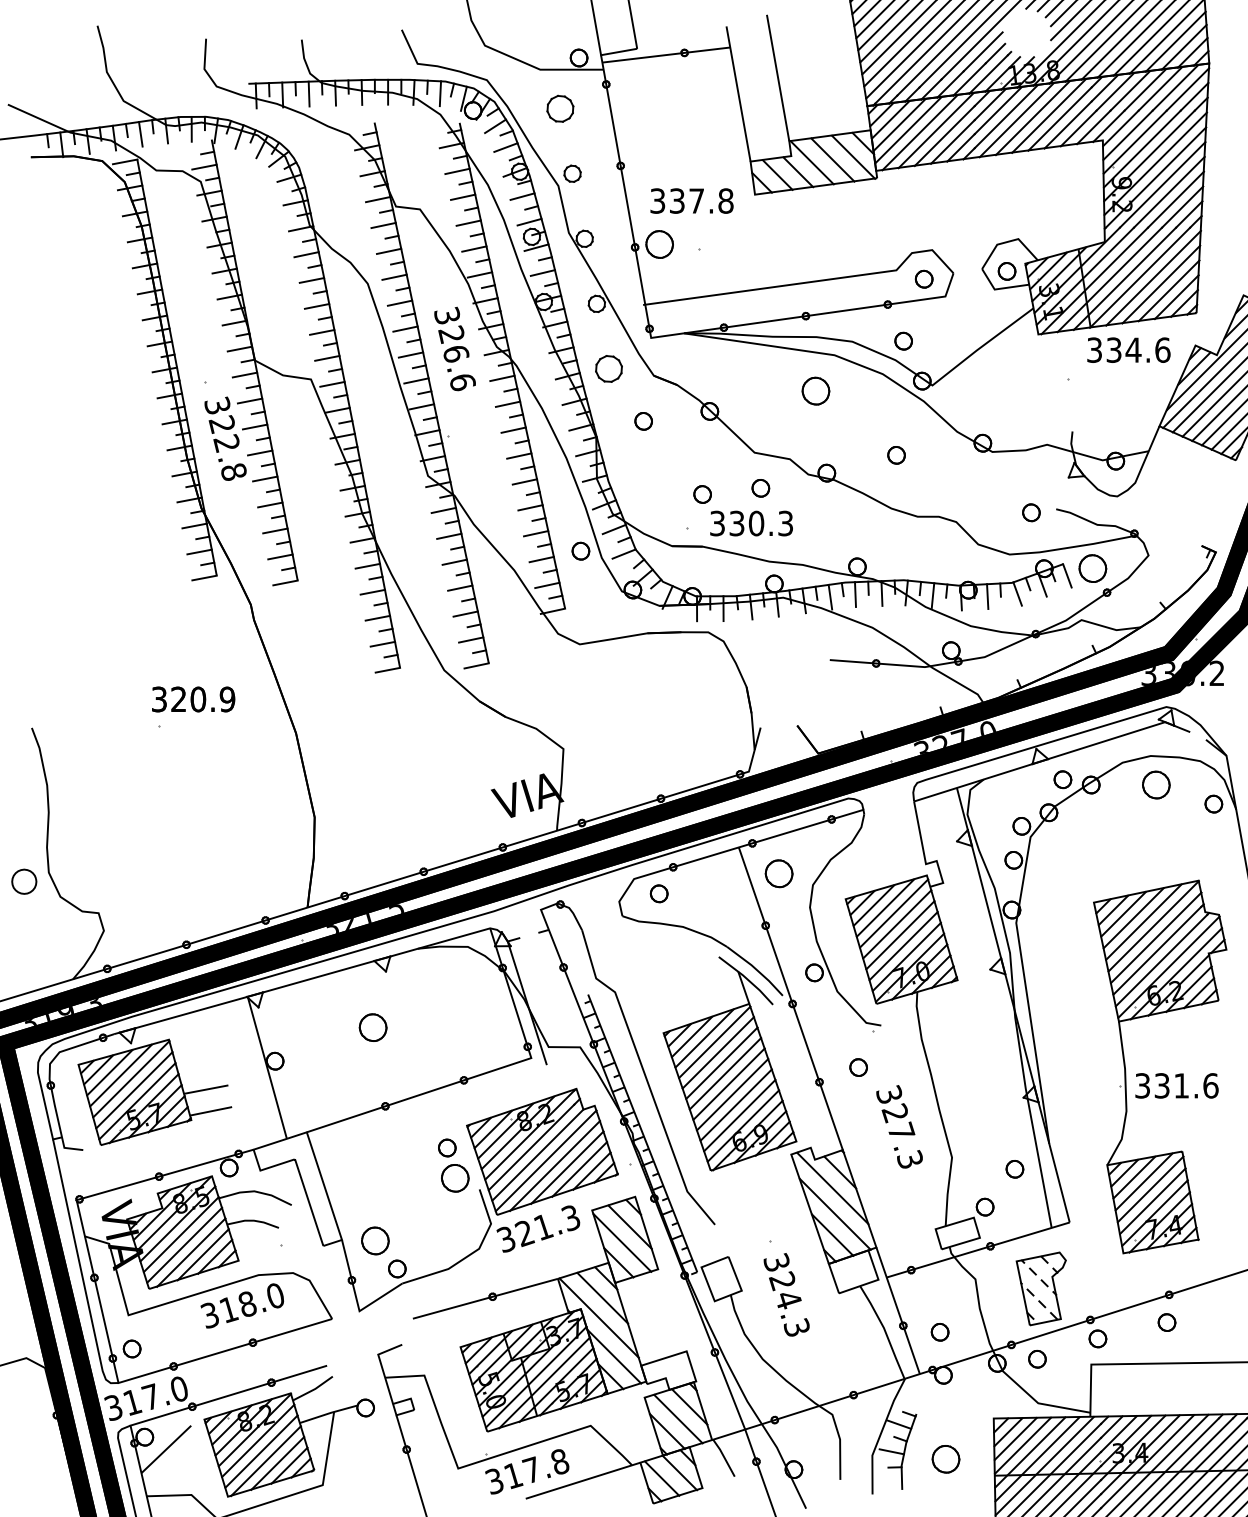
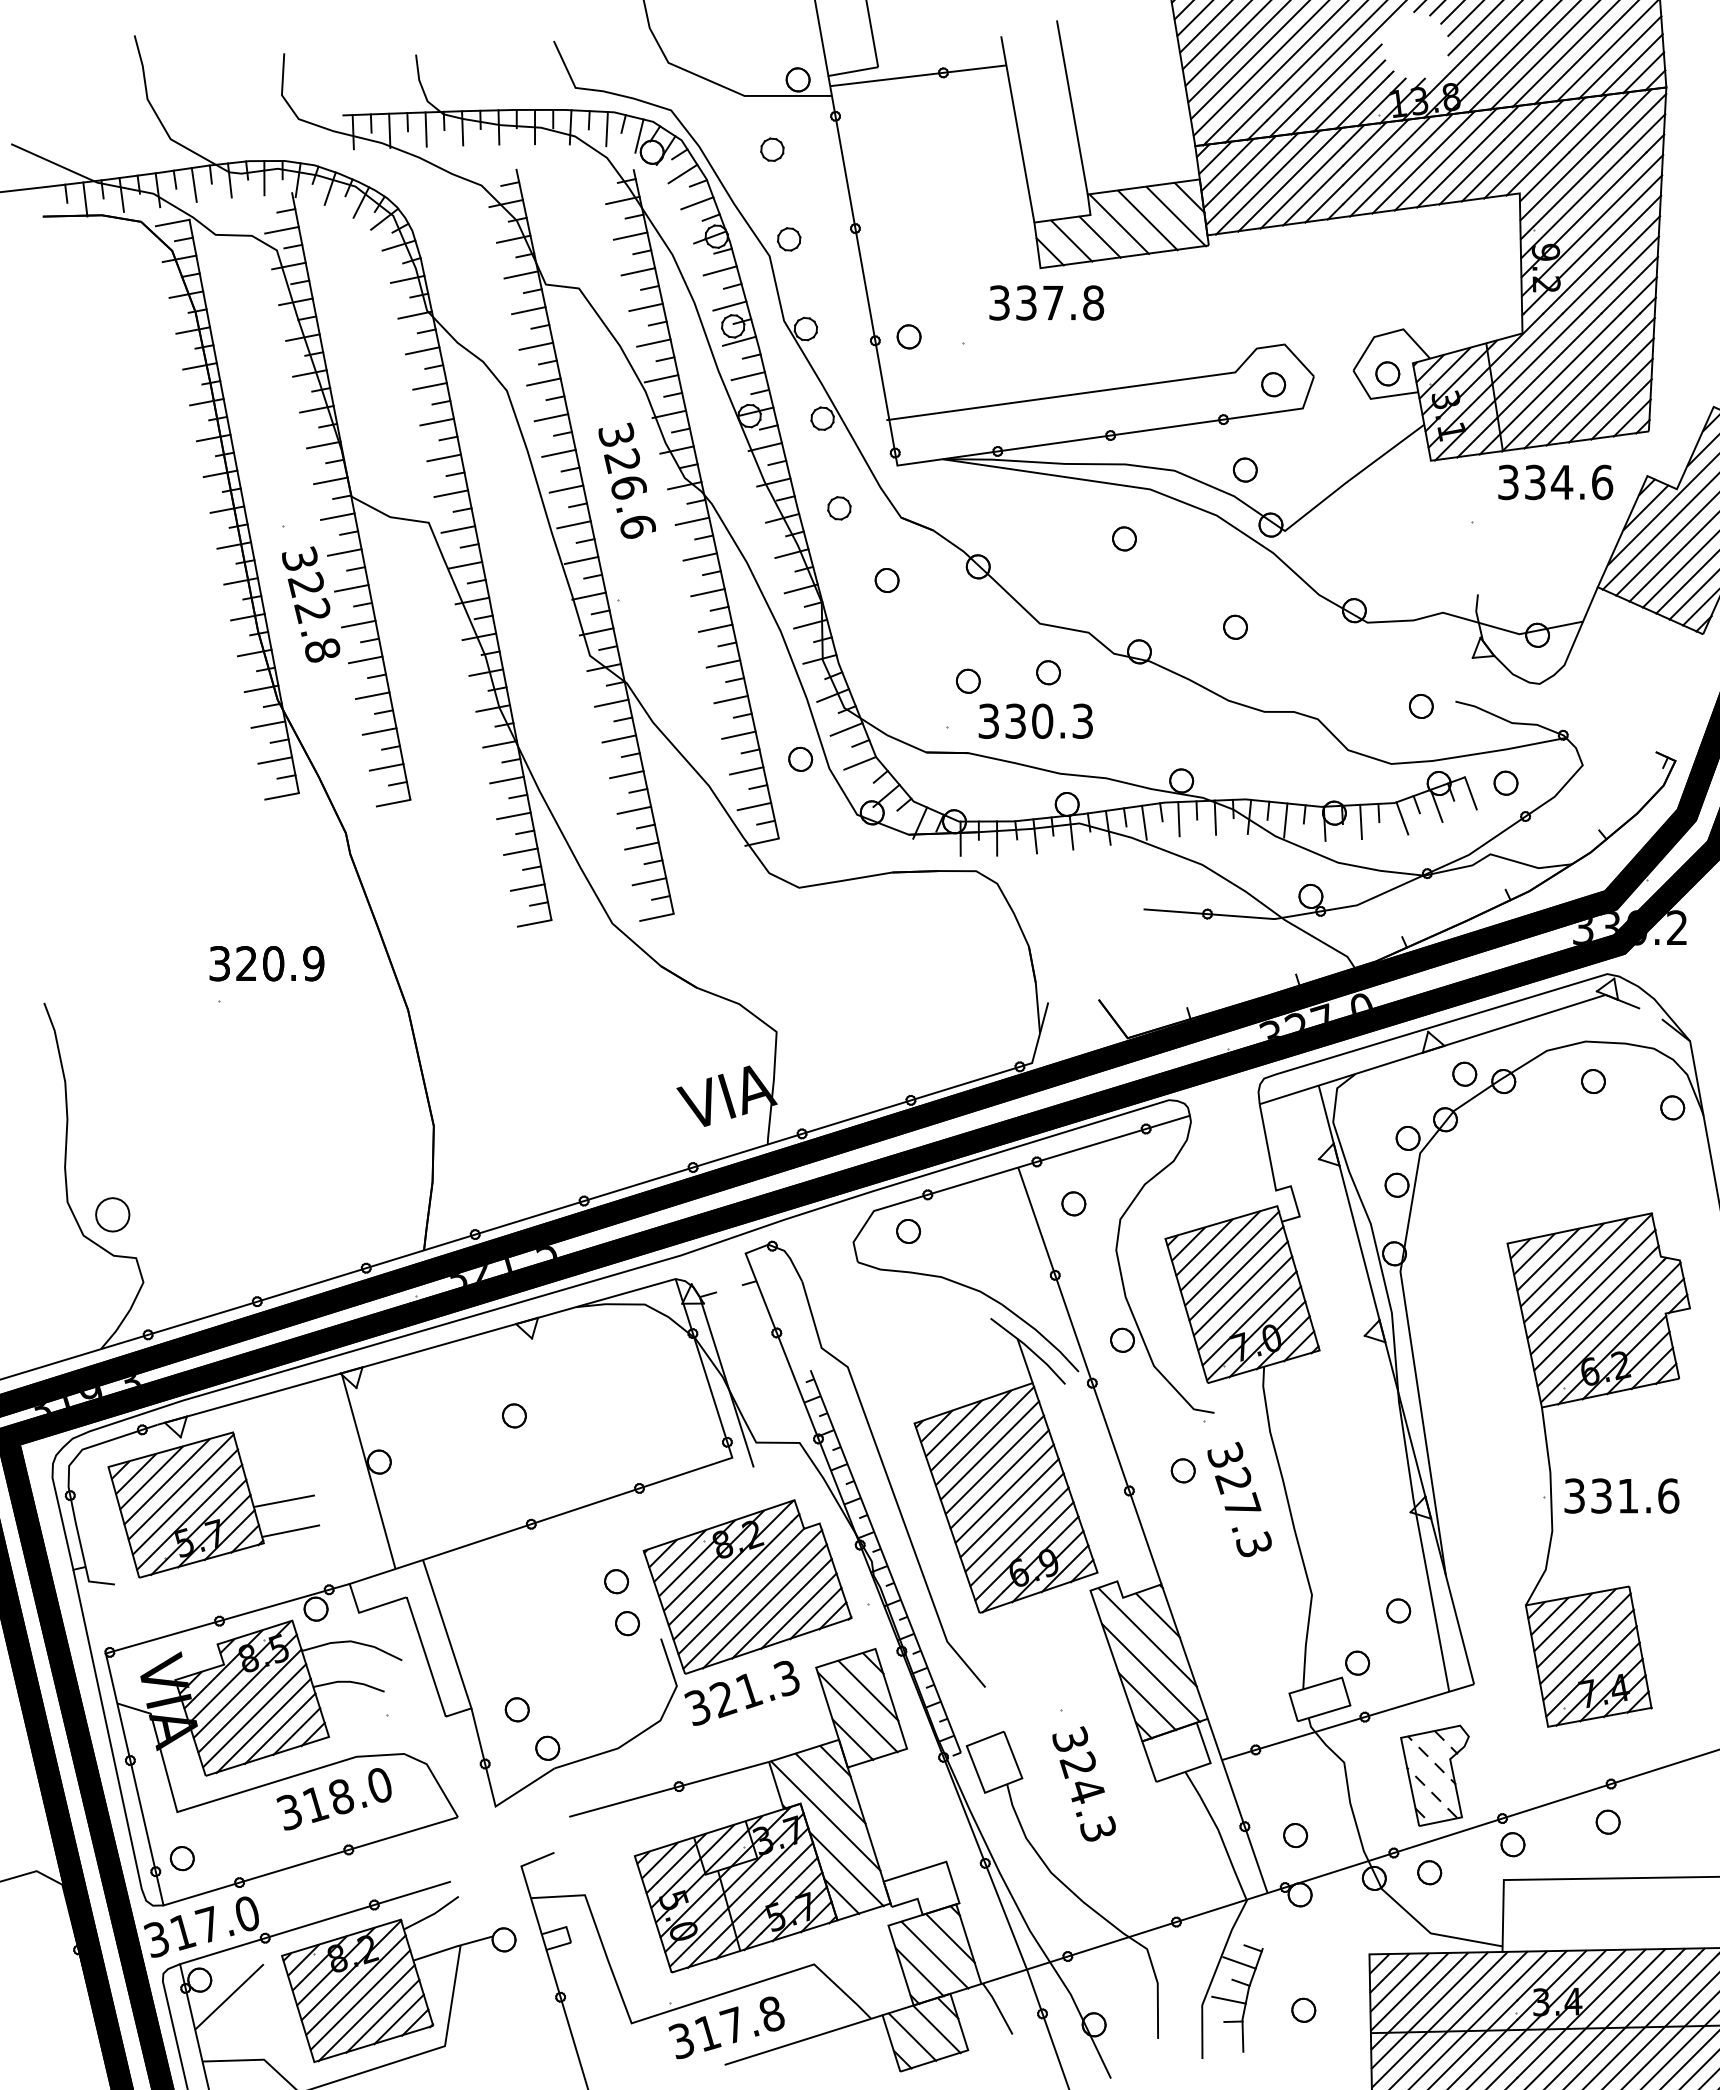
part: (560, 108) -> (772, 149), size x0.62
text: (691, 200) -> (1046, 302), moved
part: (659, 244) -> (908, 336), size x0.62
part: (609, 369) -> (839, 508), size x0.62
part: (815, 390) -> (1124, 538), size x0.62
part: (1092, 567) -> (1505, 782), size x0.62
part: (1156, 784) -> (1593, 1081), size x0.62
part: (778, 873) -> (1073, 1203), size x0.62
part: (24, 881) -> (112, 1214), moved
part: (373, 1027) -> (514, 1415), size x0.62
text: (899, 1126) -> (1239, 1499), moved
part: (455, 1178) -> (627, 1623), size x0.62
part: (374, 1240) -> (516, 1709), size x0.62
part: (945, 1458) -> (1303, 2009), size x0.62

